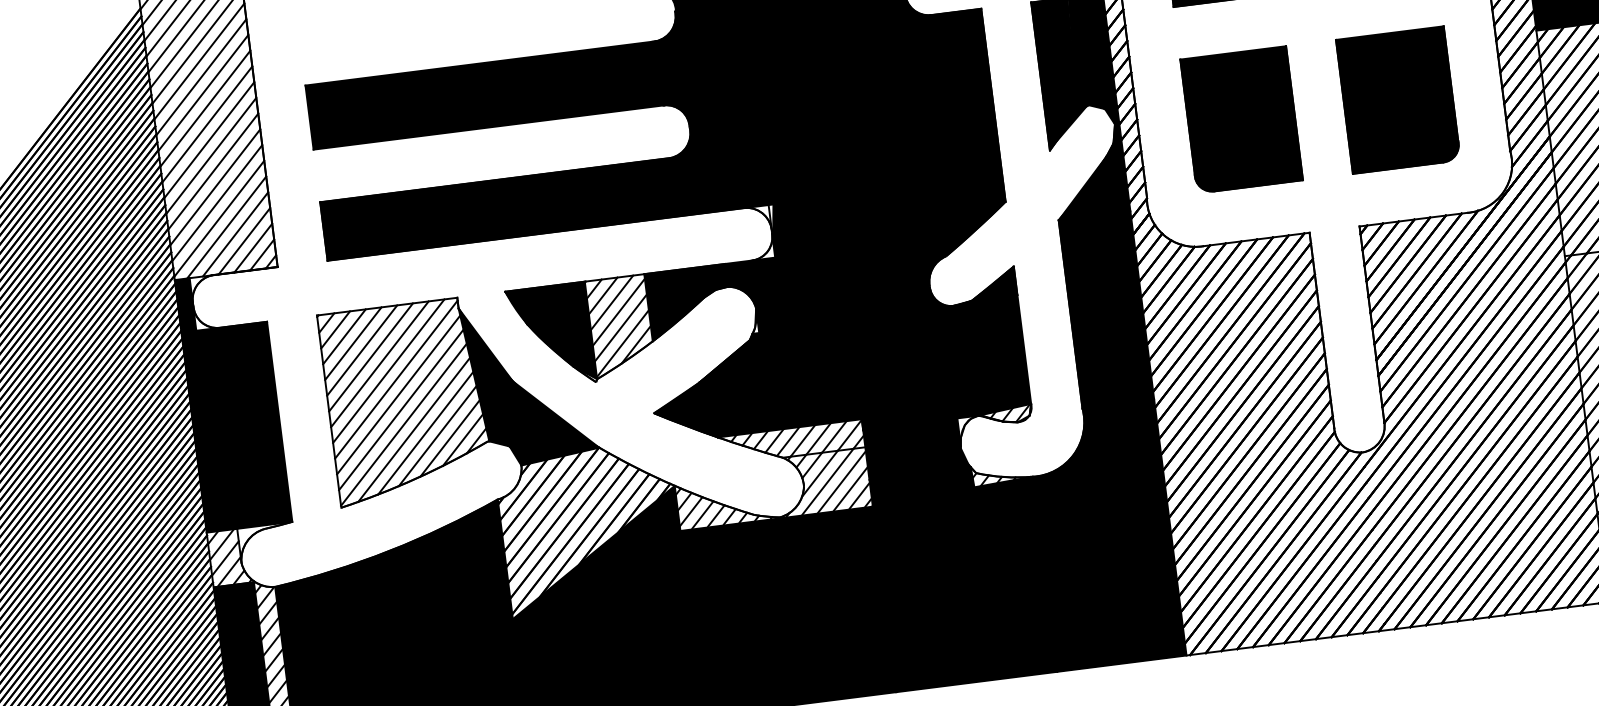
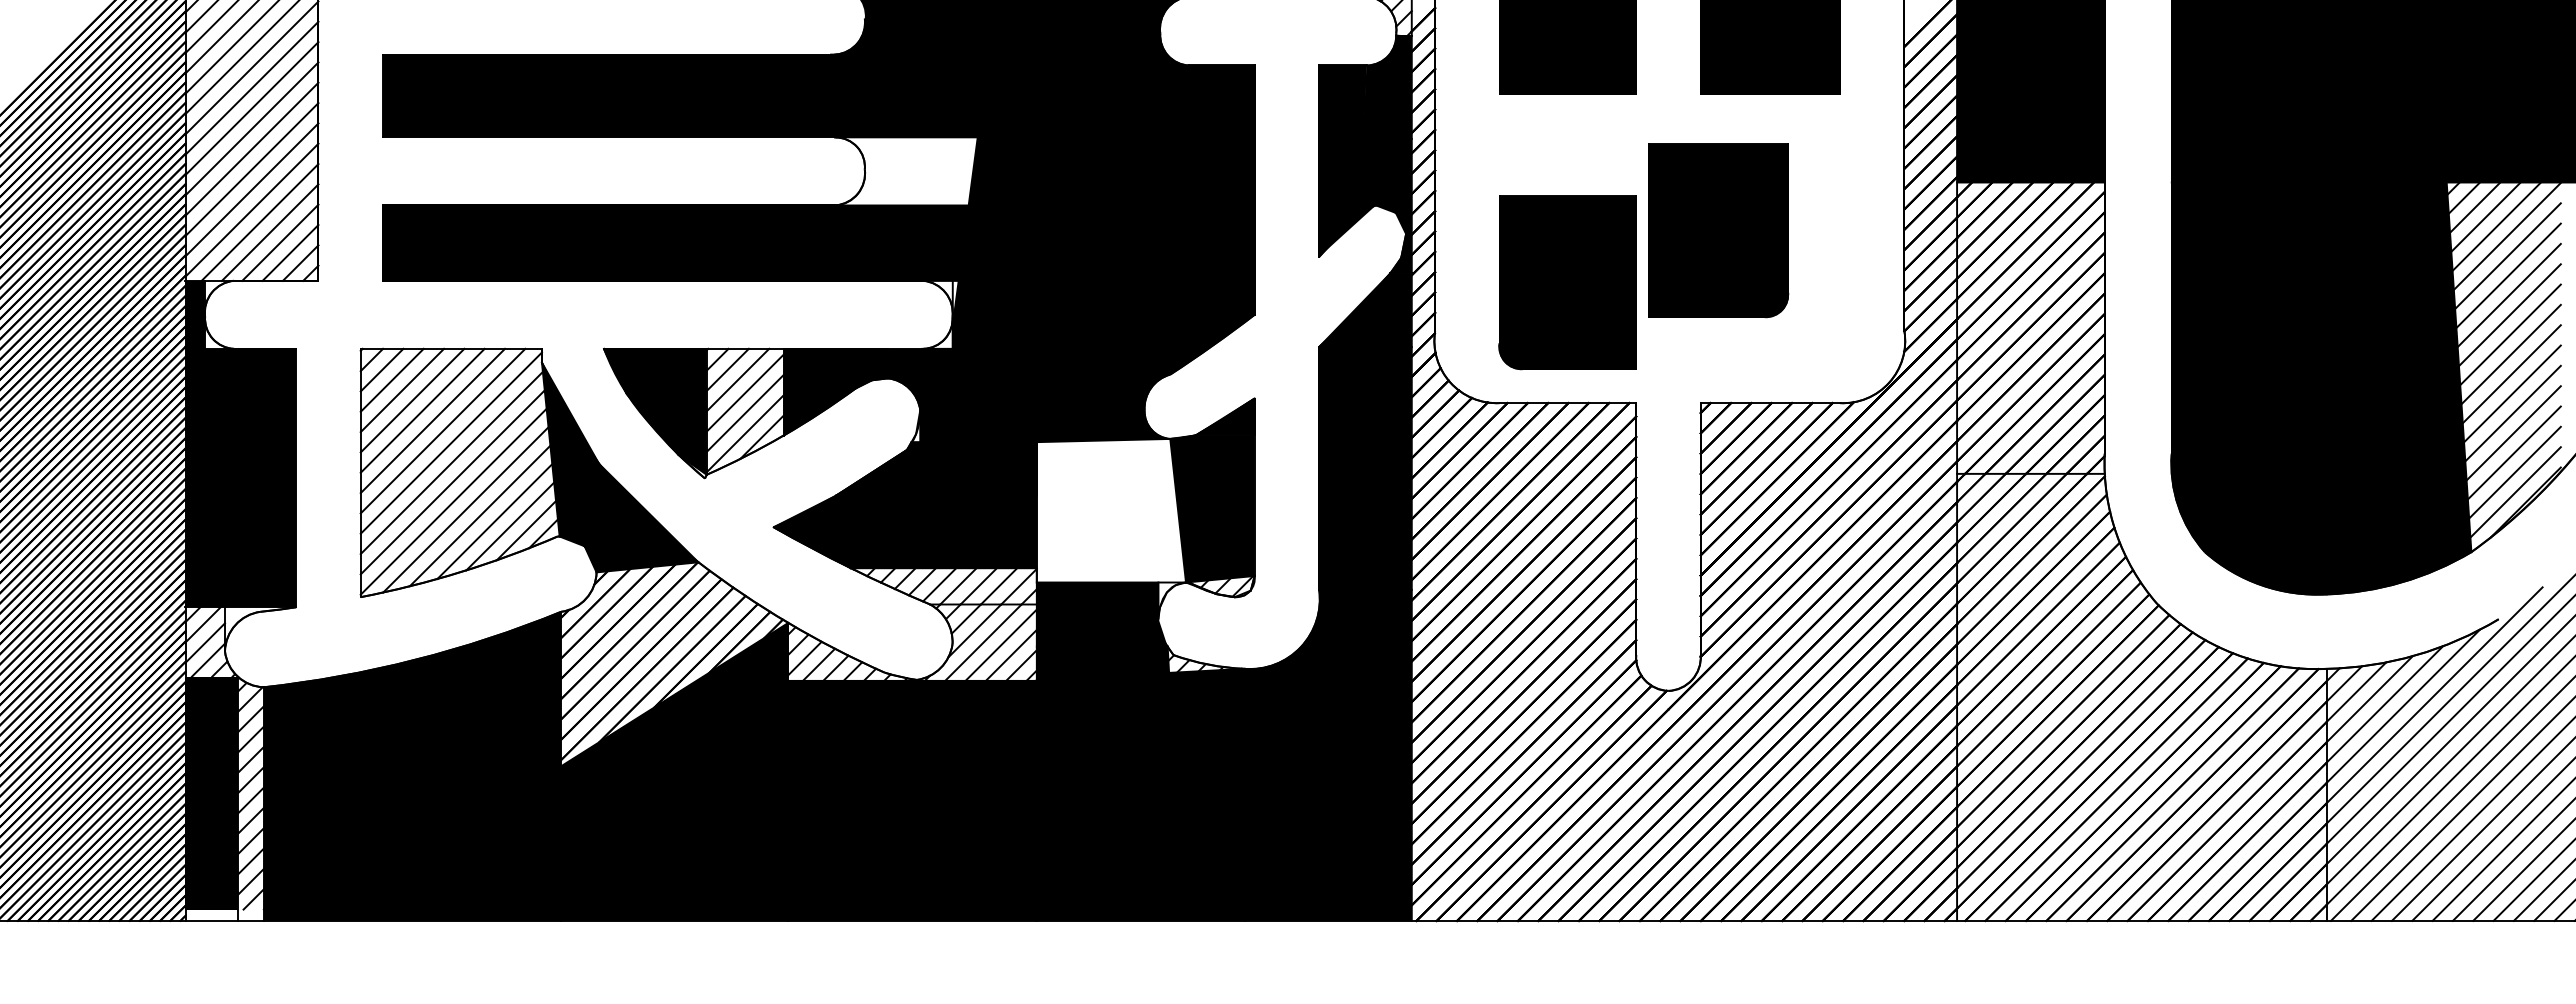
part: (1398, 99) -> (1718, 230), moved
part: (1241, 119) -> (1567, 282), moved
fill: (744, 122) -> (935, 171), removed
fill: (913, 367) -> (1111, 510), removed

